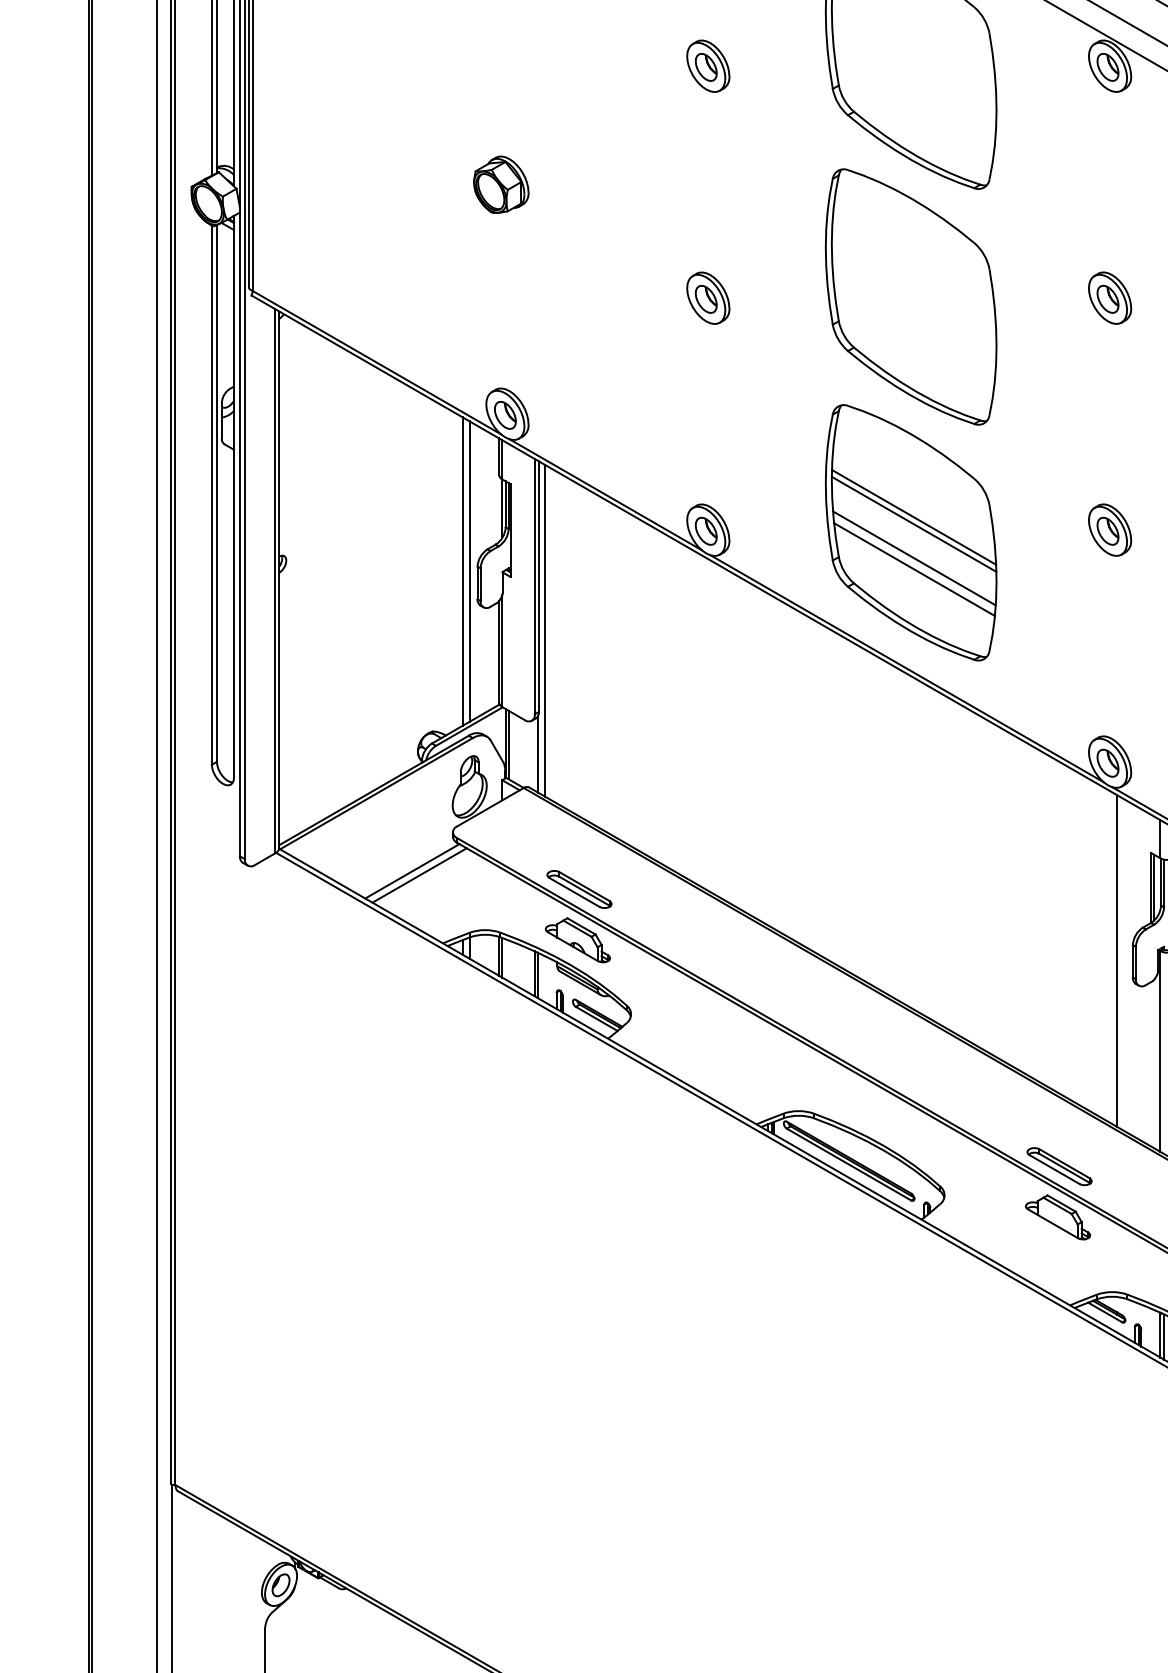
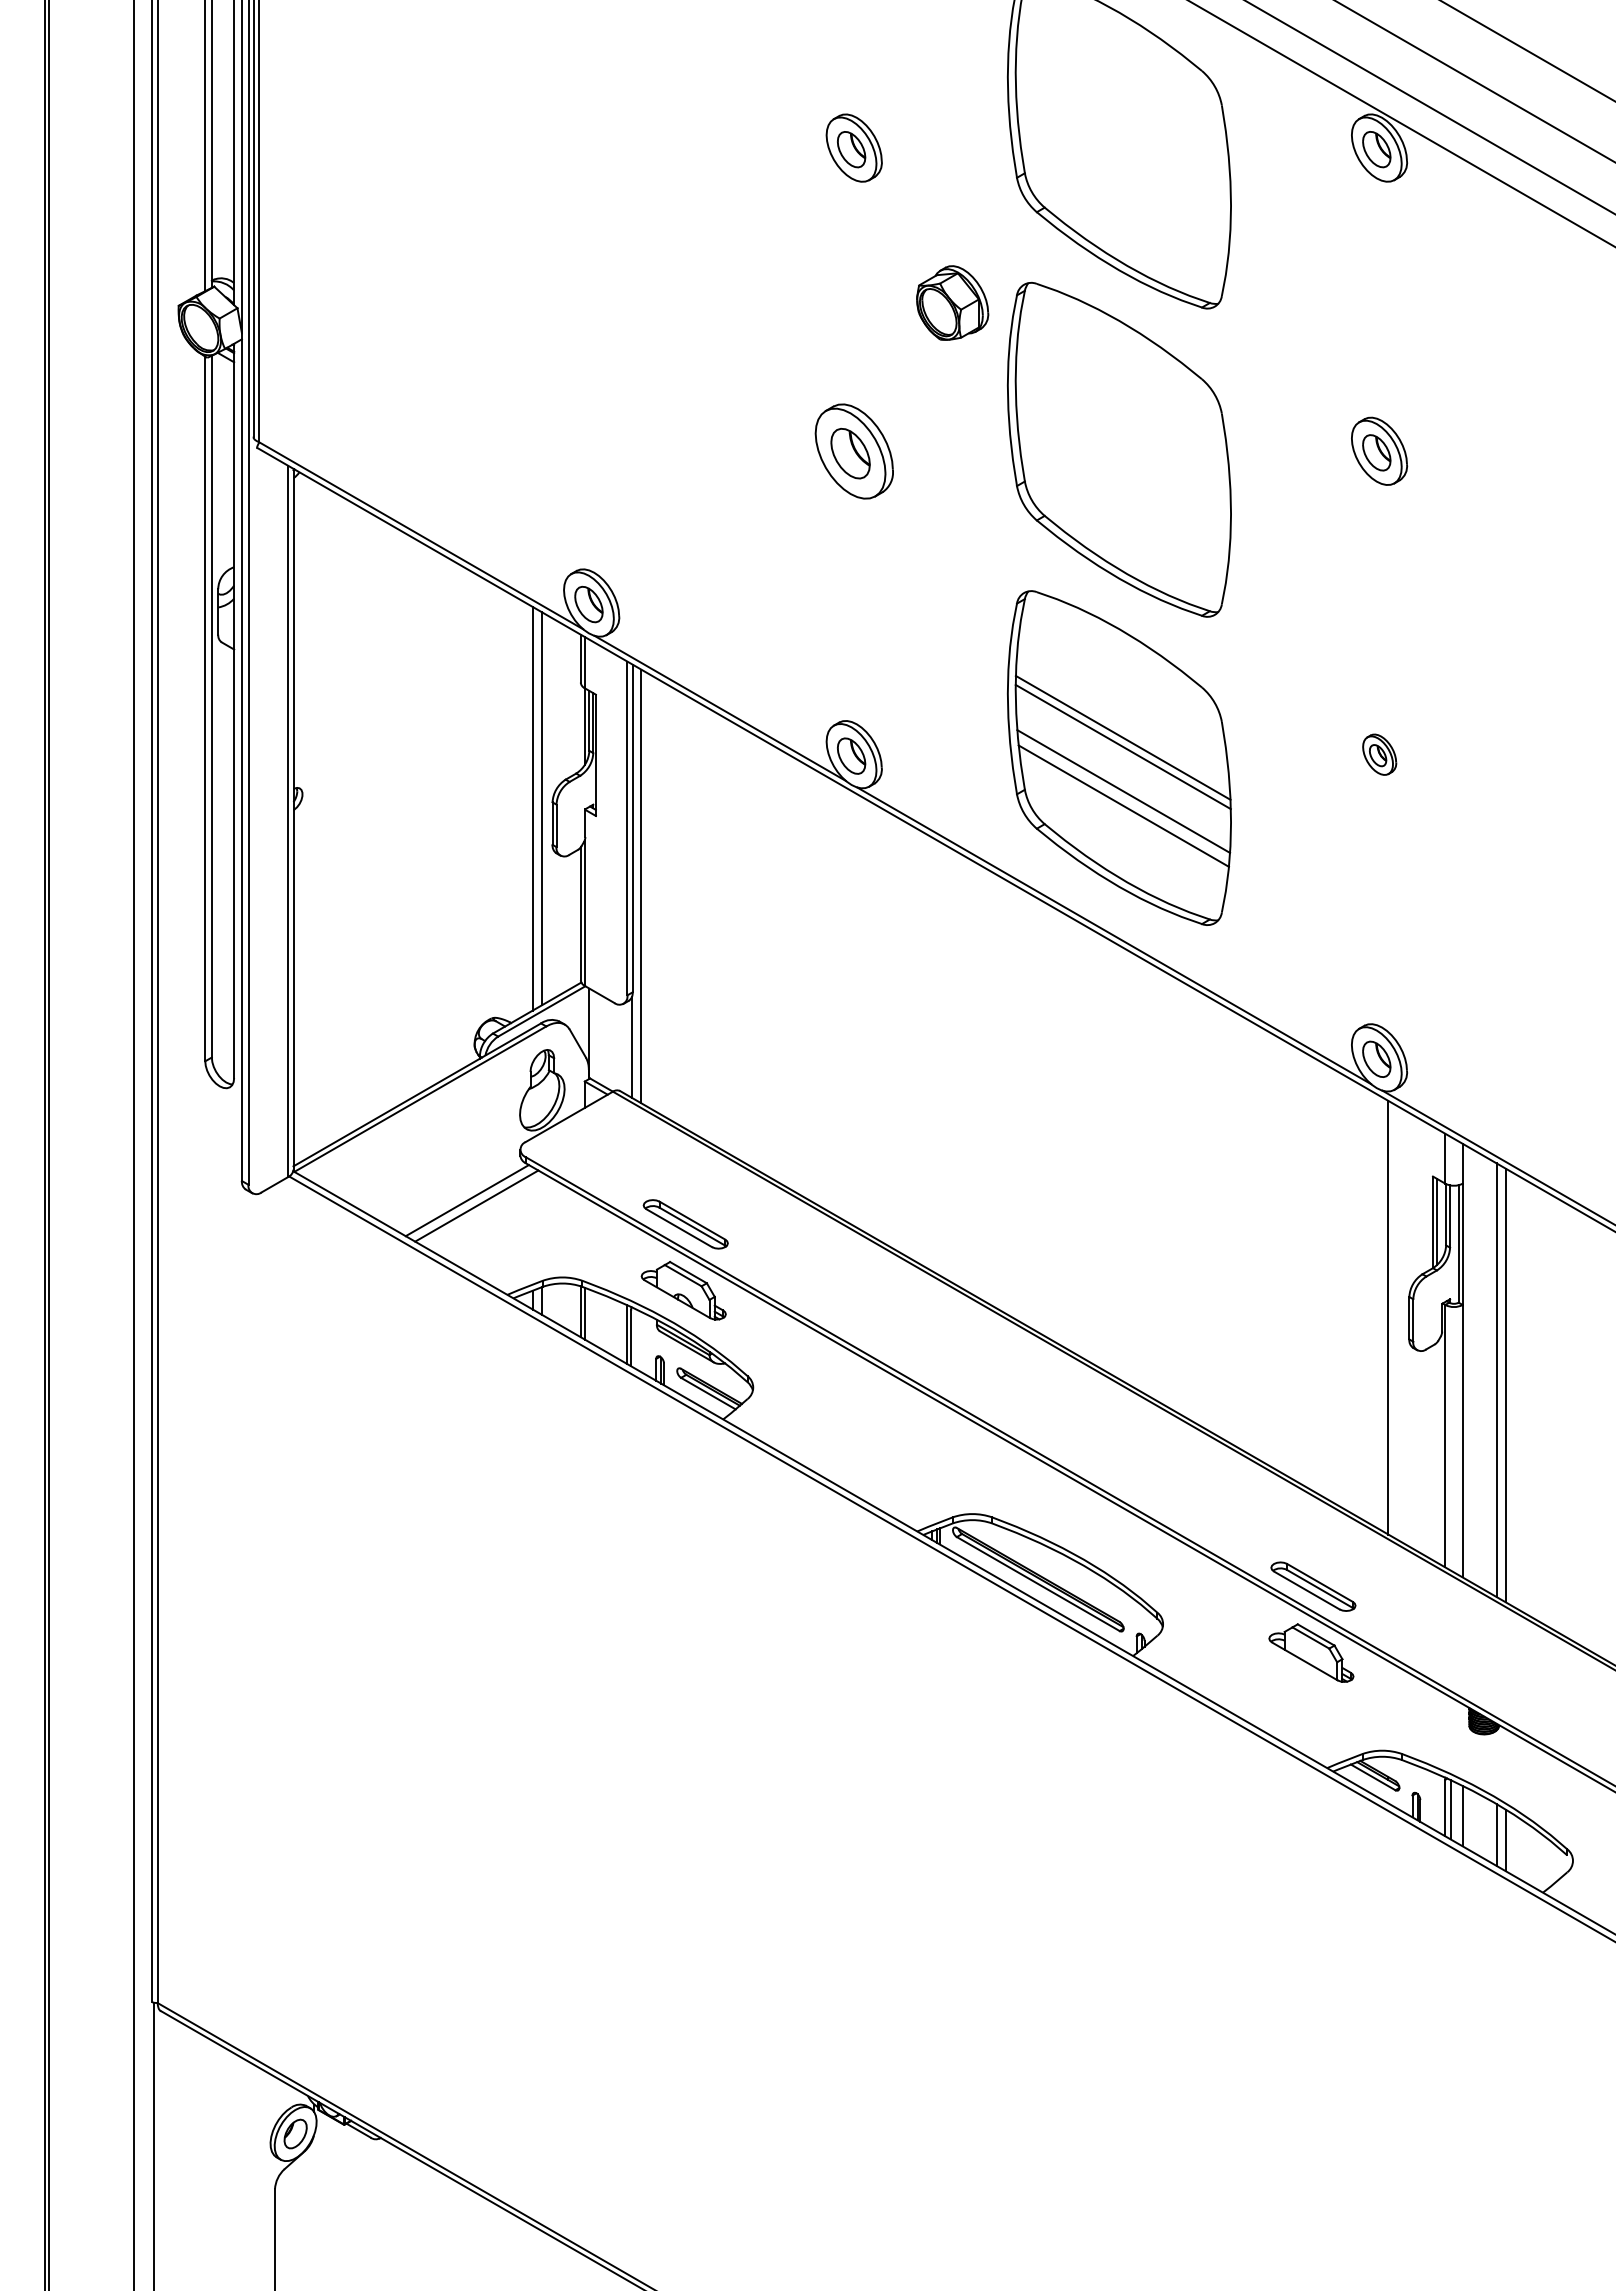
part: (501, 184) -> (952, 302), moved
part: (707, 297) -> (853, 450), size x1.4
part: (1110, 530) -> (1379, 754), size x0.6
line: (508, 745) -> (593, 1035), removed

